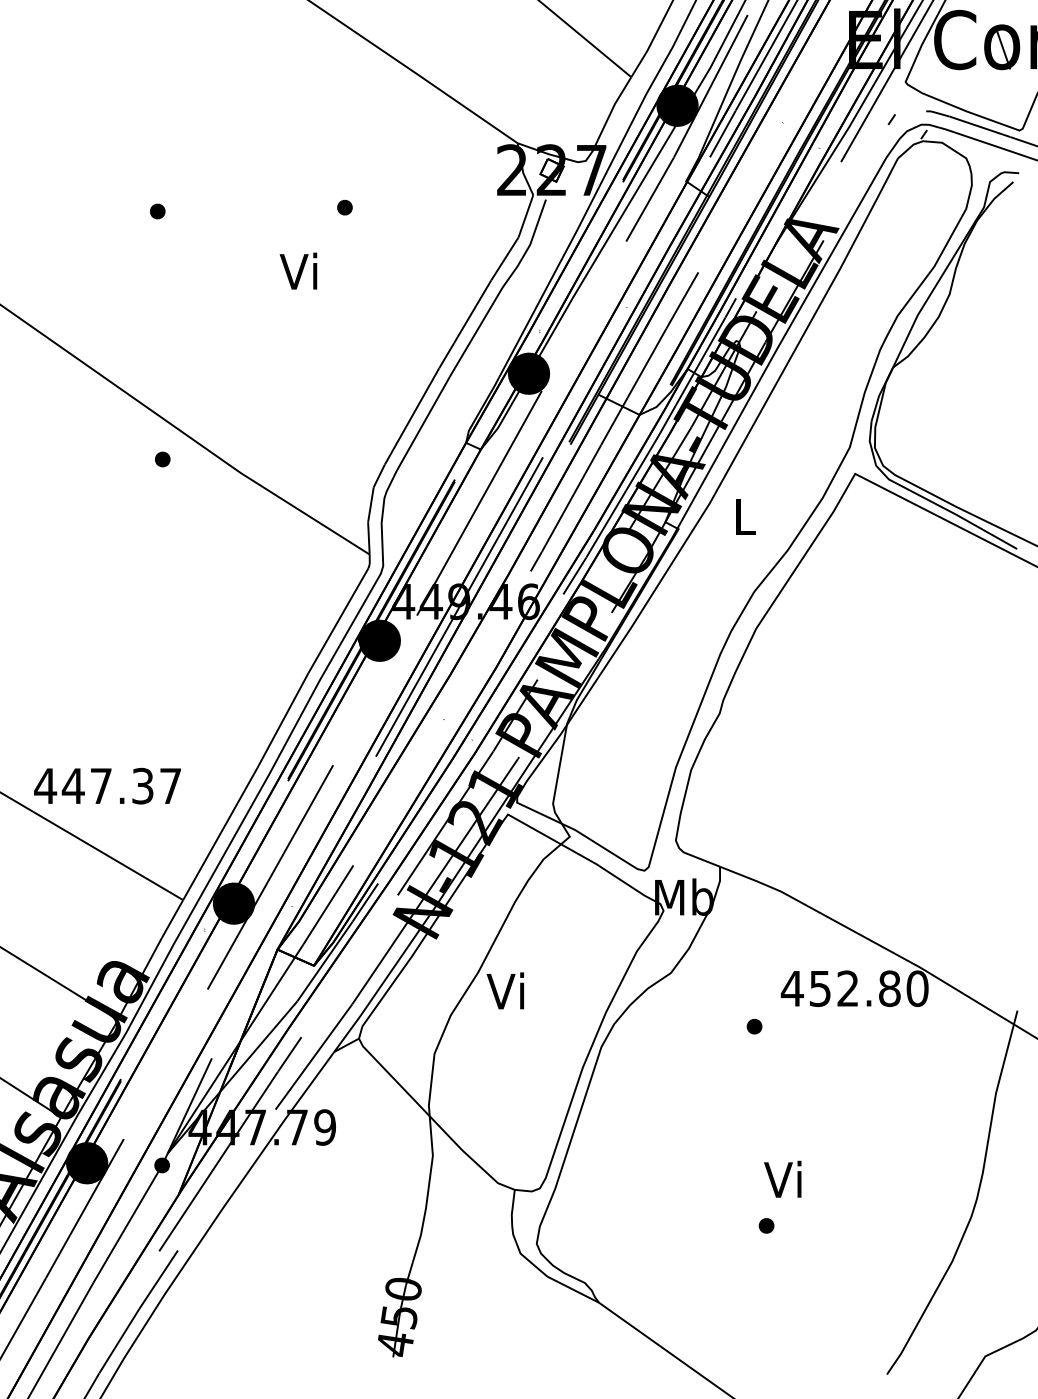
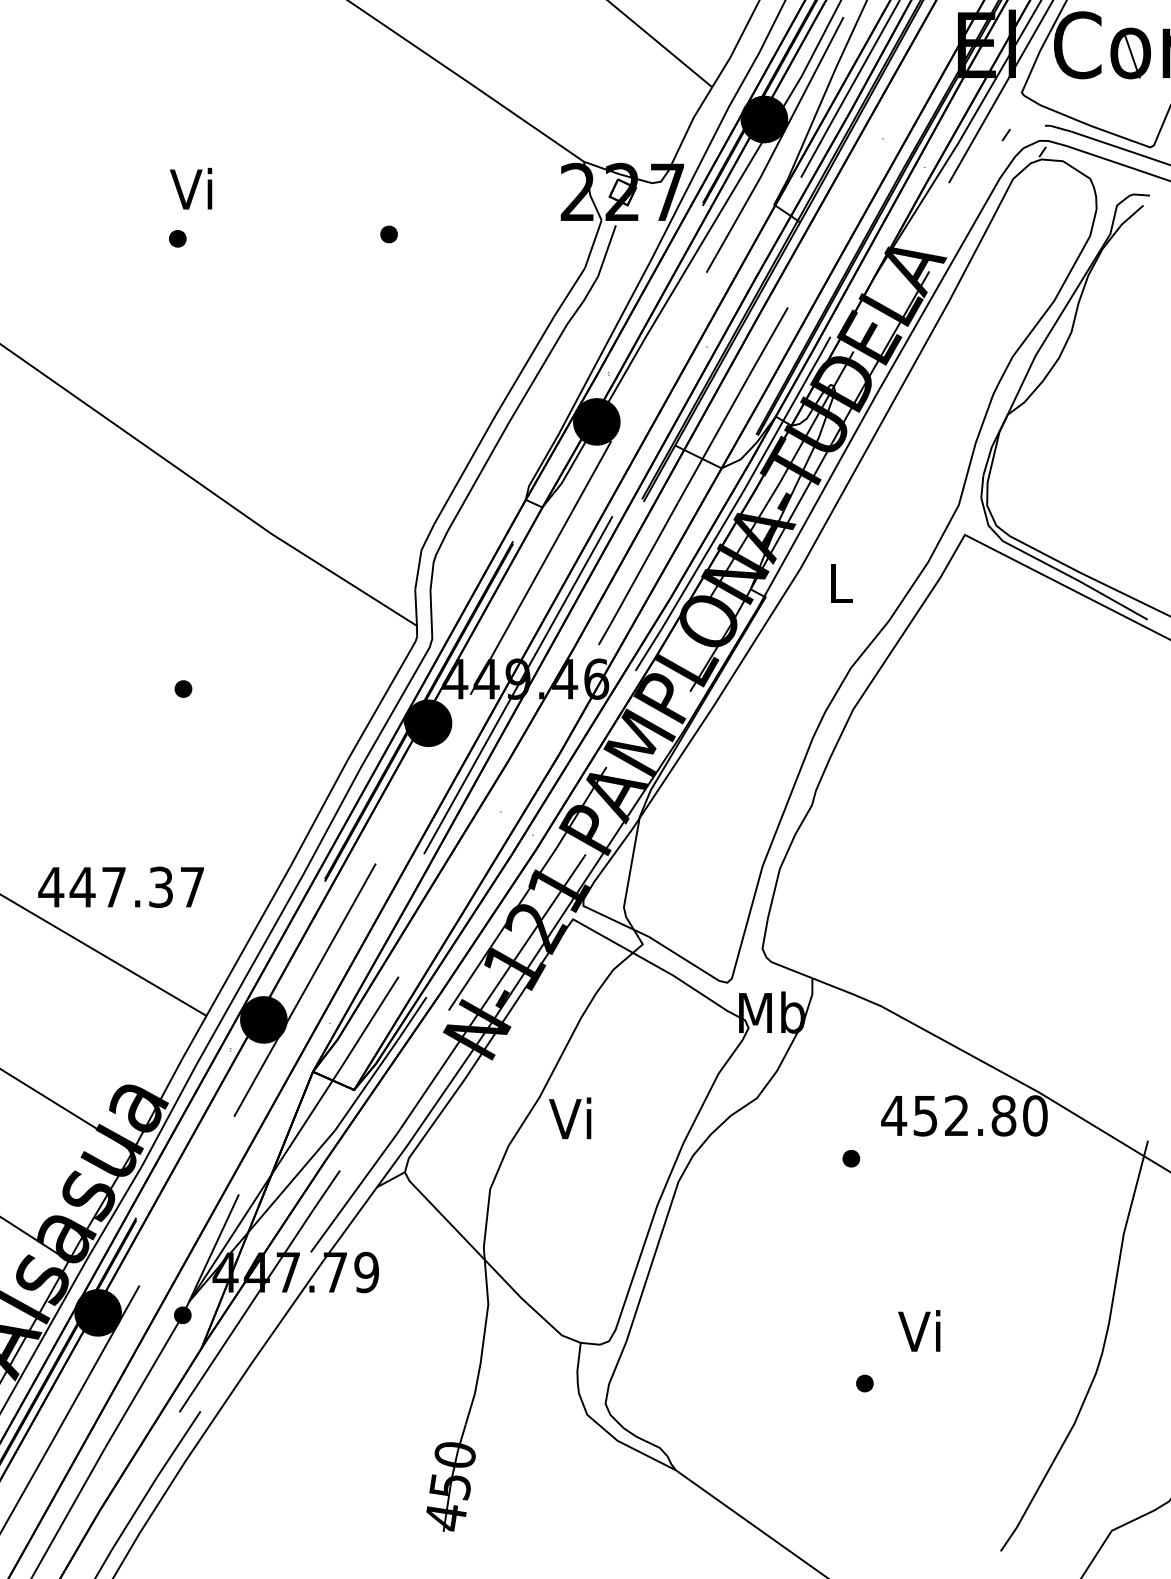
text: (298, 270) -> (191, 188), moved
part: (162, 459) -> (183, 689), moved
text: (782, 1178) -> (918, 1330), moved

